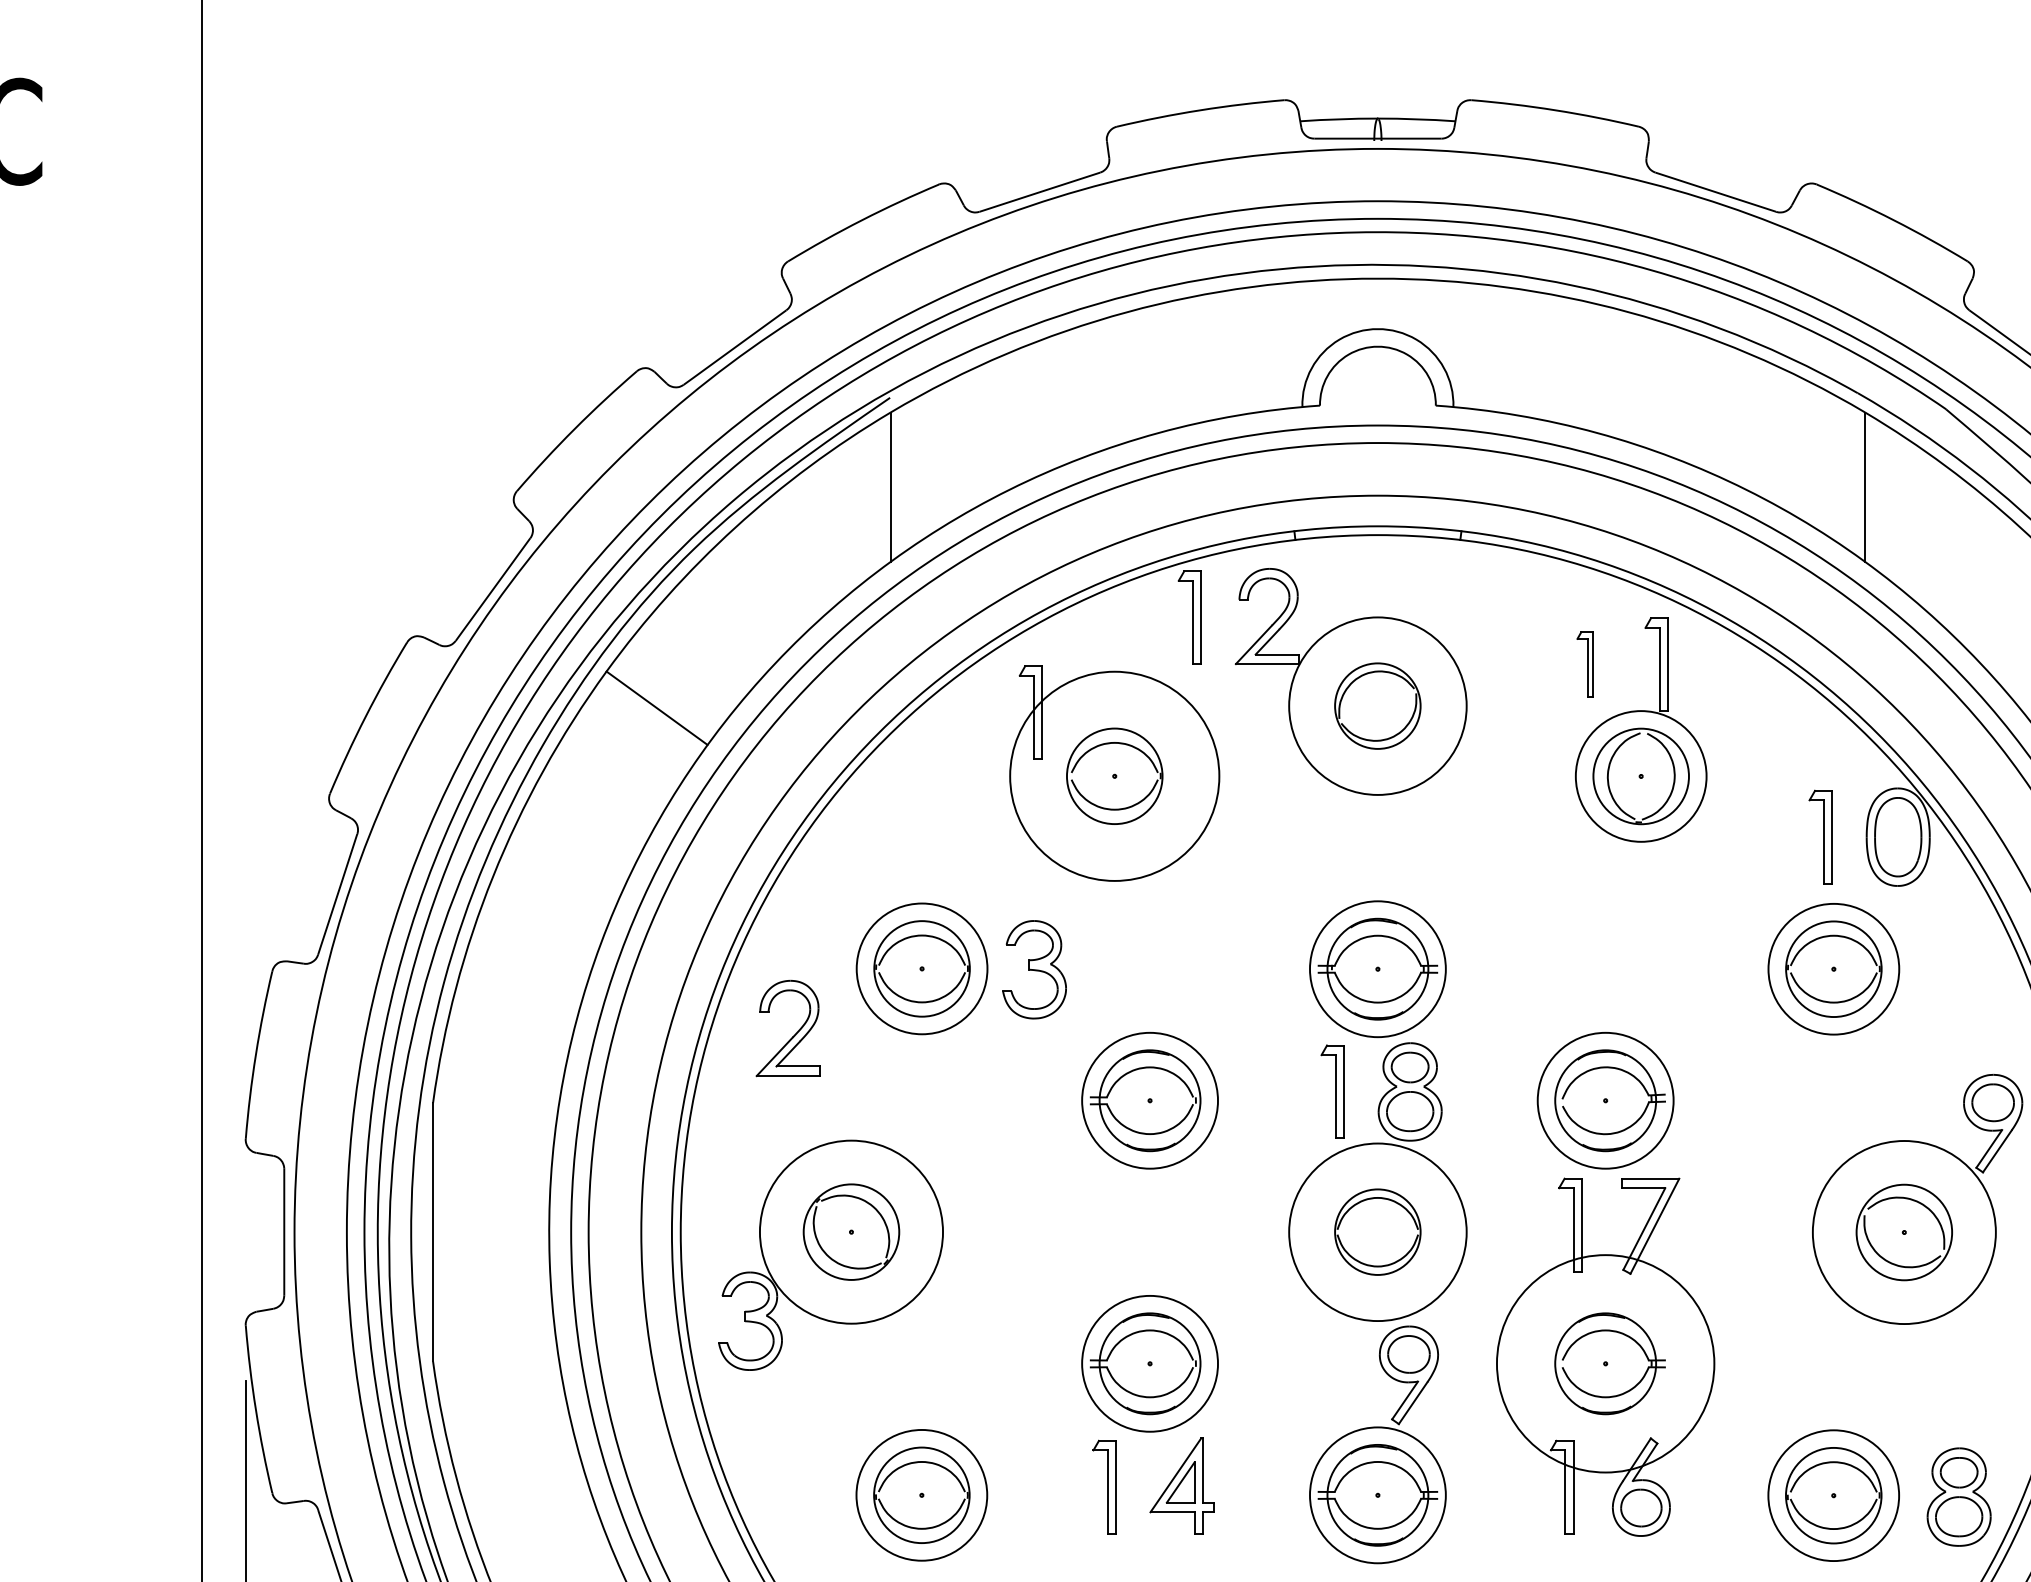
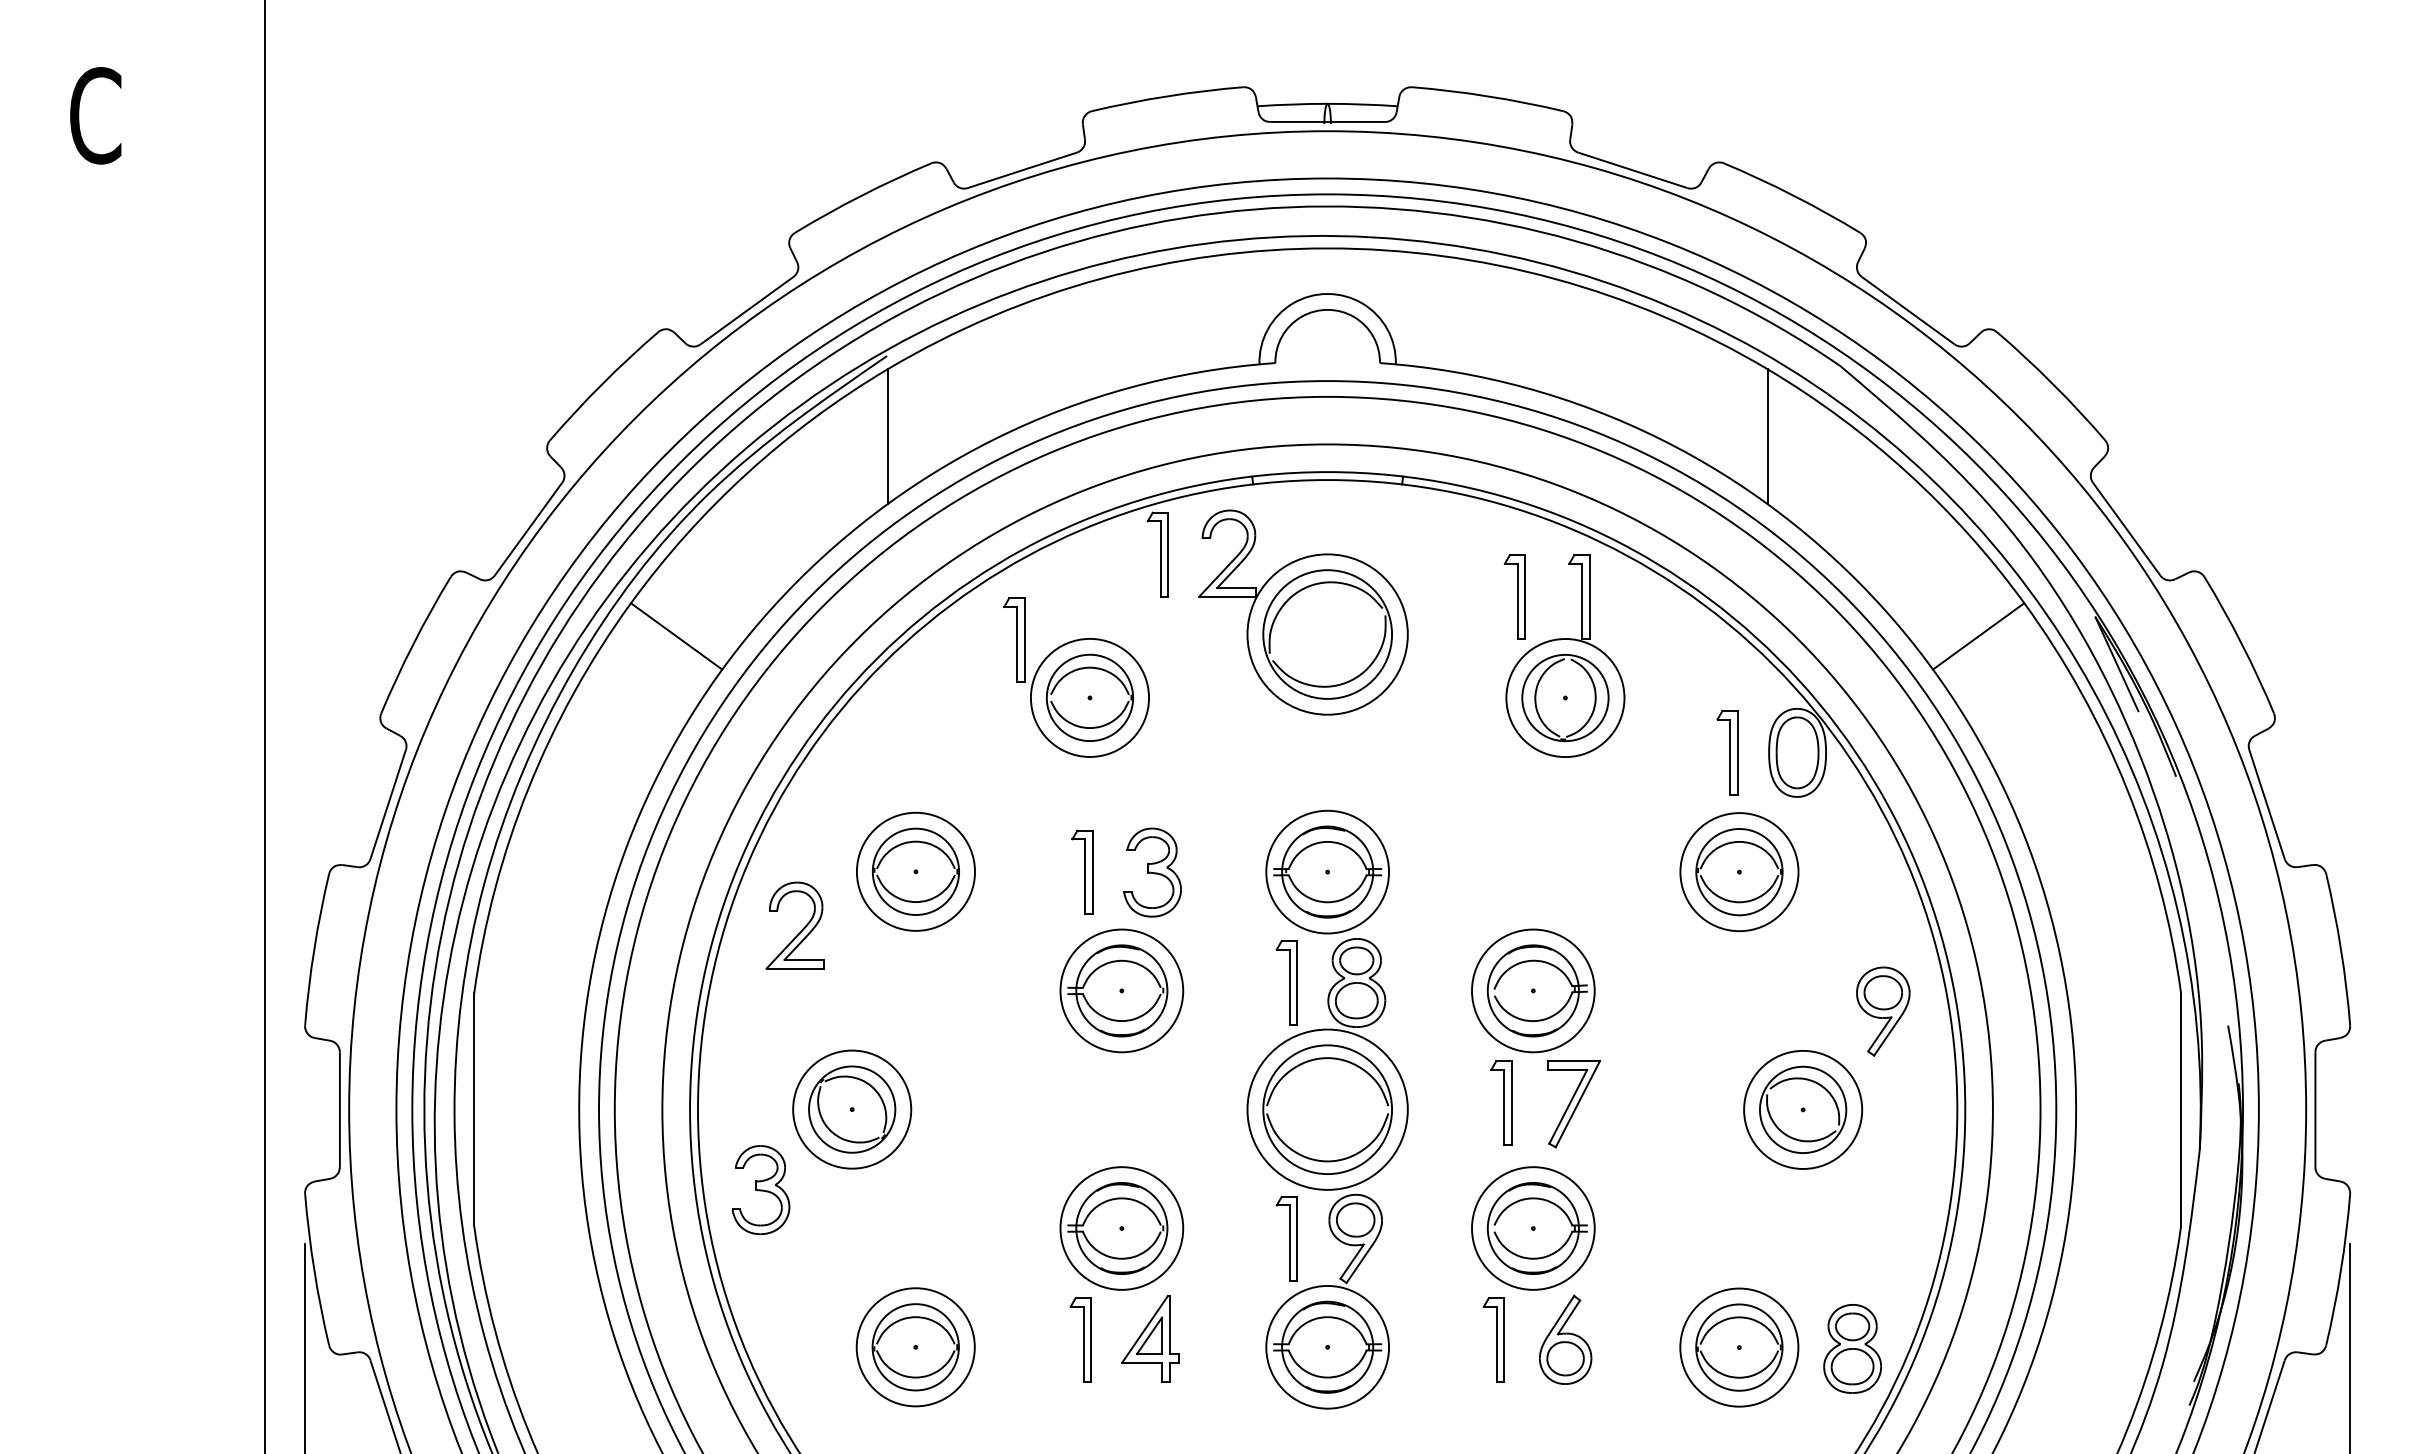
part: (1584, 664) -> (1514, 596), size x1.43
part: (1377, 706) -> (1327, 634), size x1.67
circle: (1114, 775) -> (1089, 697), size x0.62
part: (1106, 968) -> (1082, 871), added
part: (1034, 969) -> (1152, 872), moved
circle: (851, 1232) -> (852, 1109), size x0.71
part: (1377, 1232) -> (1327, 1109), size x1.67
circle: (1904, 1232) -> (1803, 1109), size x0.71
circle: (1605, 1363) -> (1533, 1228), size x0.62
part: (1332, 1374) -> (1286, 1238), added

